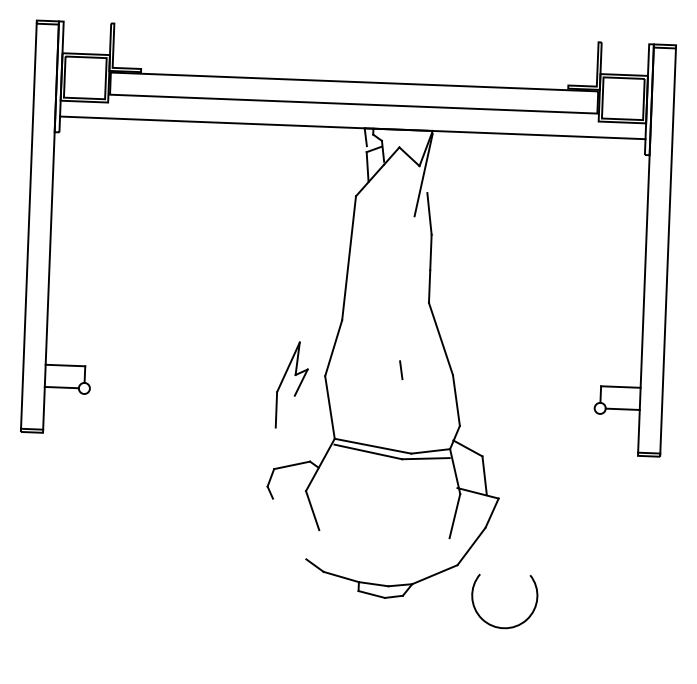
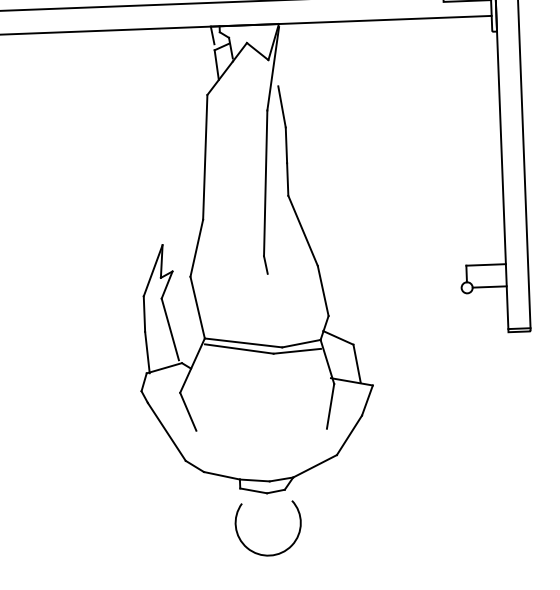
line: (407, 288) -> (265, 183), added
line: (300, 426) -> (169, 328), added
line: (276, 448) -> (147, 352), added
line: (289, 528) -> (166, 431), added
curve: (499, 626) -> (265, 554), moved

